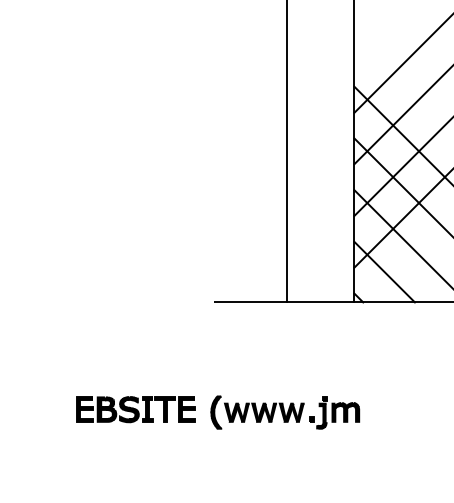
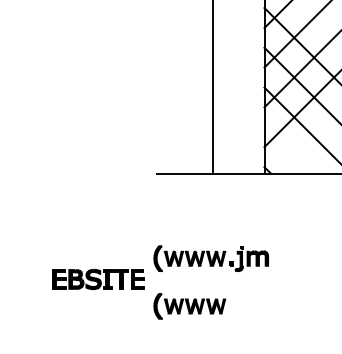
line: (384, 271) -> (287, 150), removed
part: (135, 409) -> (98, 279), moved
part: (257, 474) -> (189, 306), added

